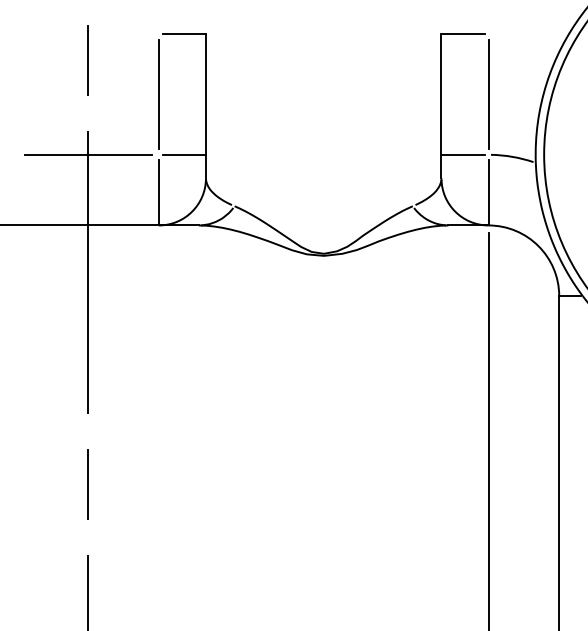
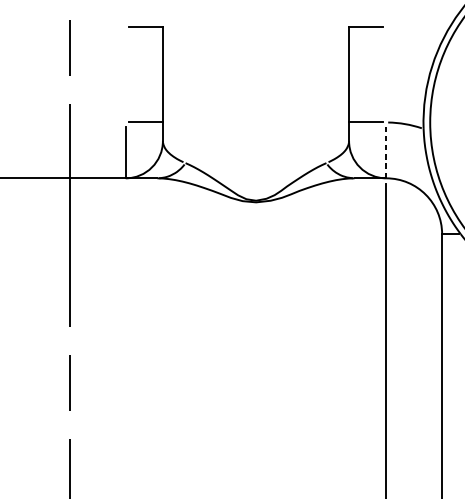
line: (158, 93) -> (125, 74), removed
line: (488, 93) -> (386, 74), removed
line: (87, 154) -> (69, 122), removed
line: (488, 192) -> (386, 152), solid -> dashed

